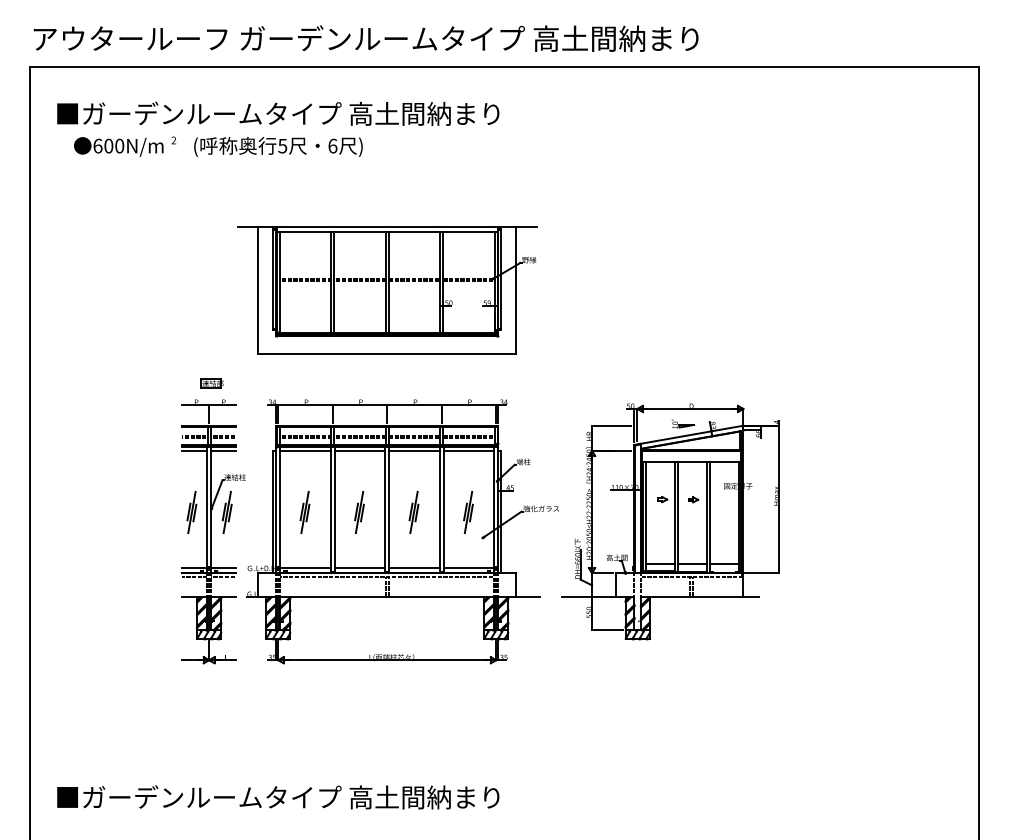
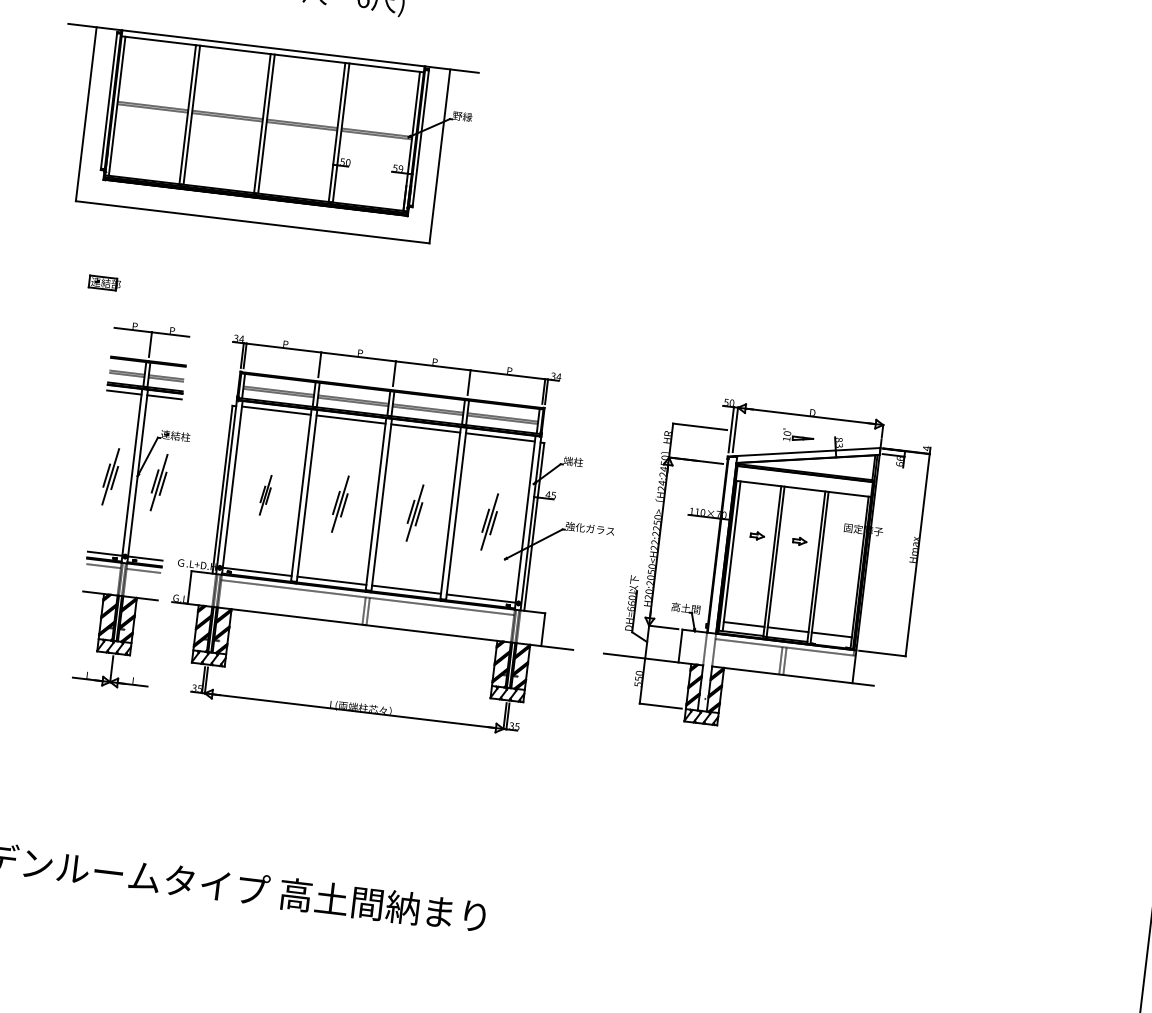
part: (387, 290) -> (263, 135), moved
part: (211, 383) -> (104, 282), moved
part: (304, 512) -> (264, 495), size x0.7

